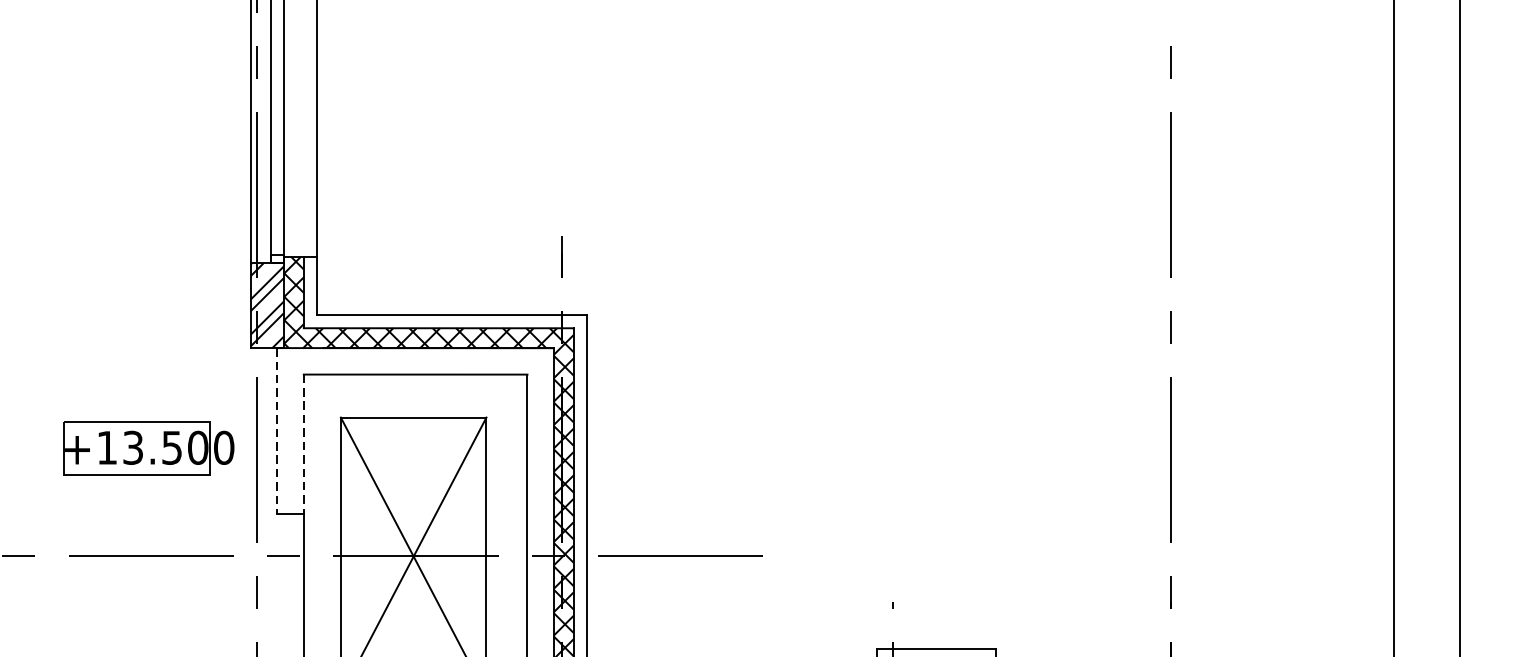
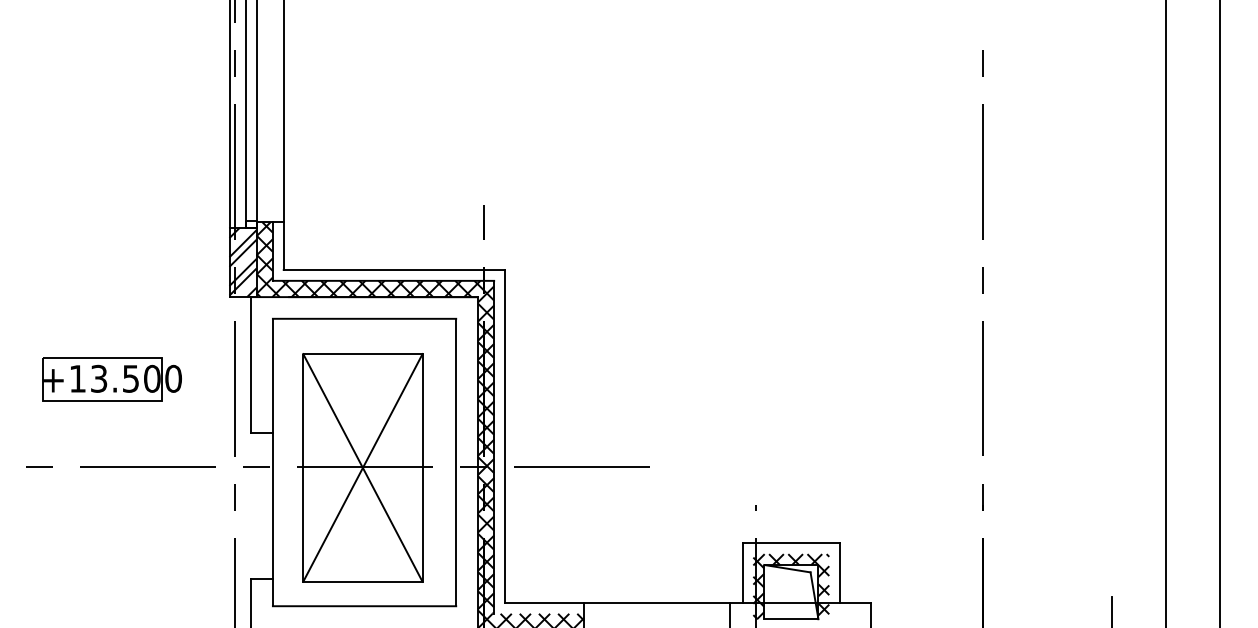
line: (277, 430) -> (251, 364), dashed -> solid
line: (303, 443) -> (272, 375), dashed -> solid
part: (148, 448) -> (111, 379), moved

